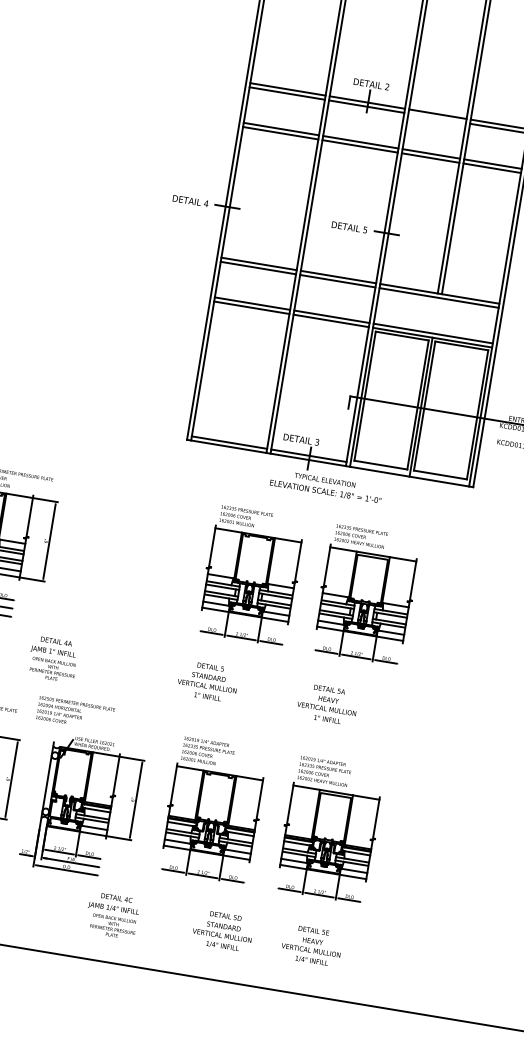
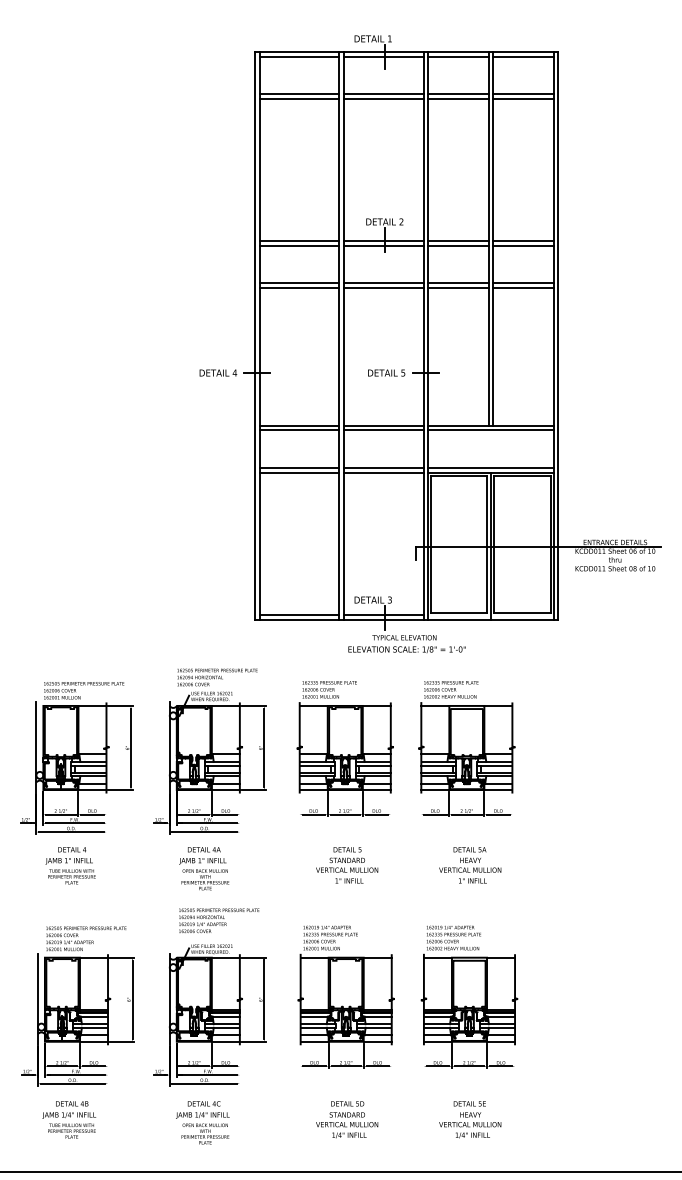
line: (436, 118) -> (457, 245), added
part: (123, 557) -> (209, 751), added
text: (53, 659) -> (204, 868), moved
text: (208, 681) -> (347, 865), moved
text: (327, 704) -> (470, 865), moved
text: (75, 713) -> (219, 920), moved
text: (112, 915) -> (202, 1122), moved
text: (223, 930) -> (347, 1119), moved

